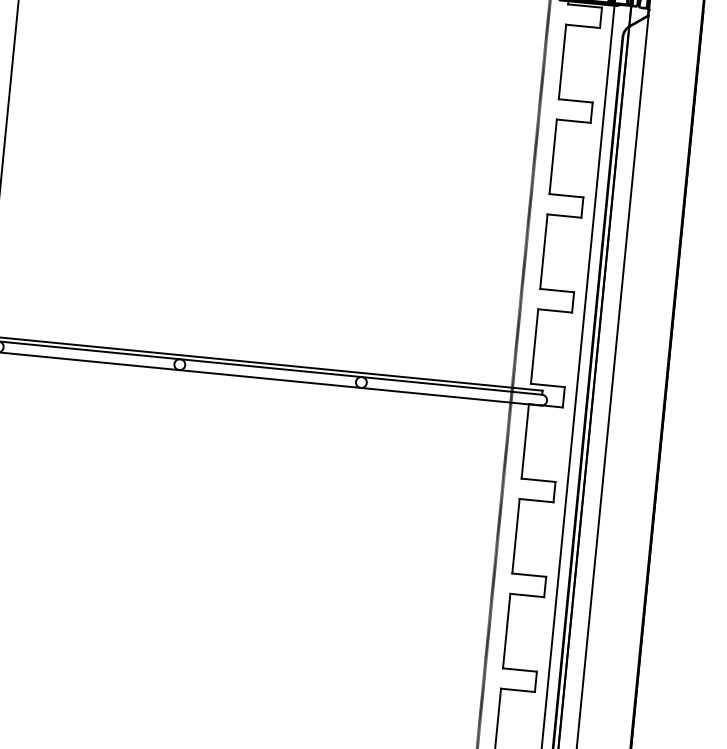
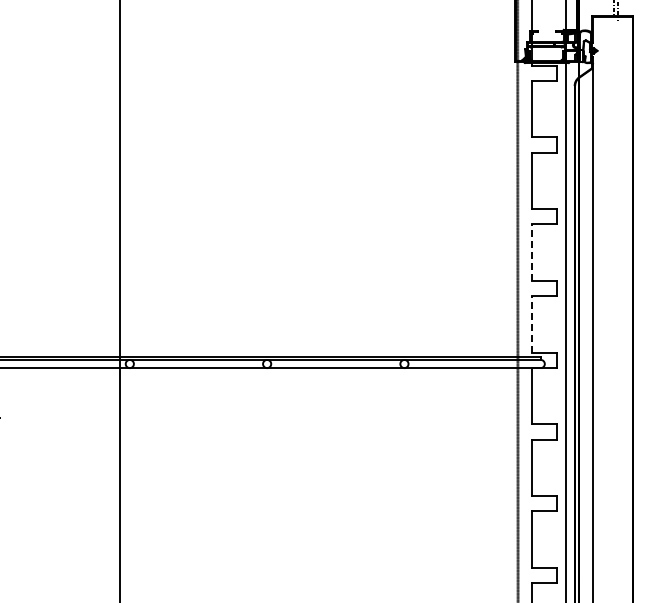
line: (543, 251) -> (531, 252), solid -> dashed
line: (534, 345) -> (531, 323), solid -> dashed

